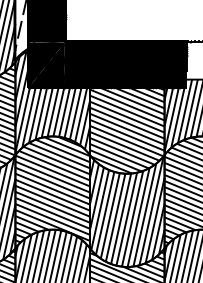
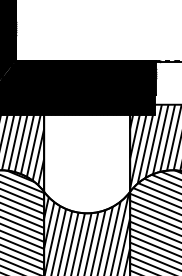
hatch: (127, 118) -> (87, 149), removed

